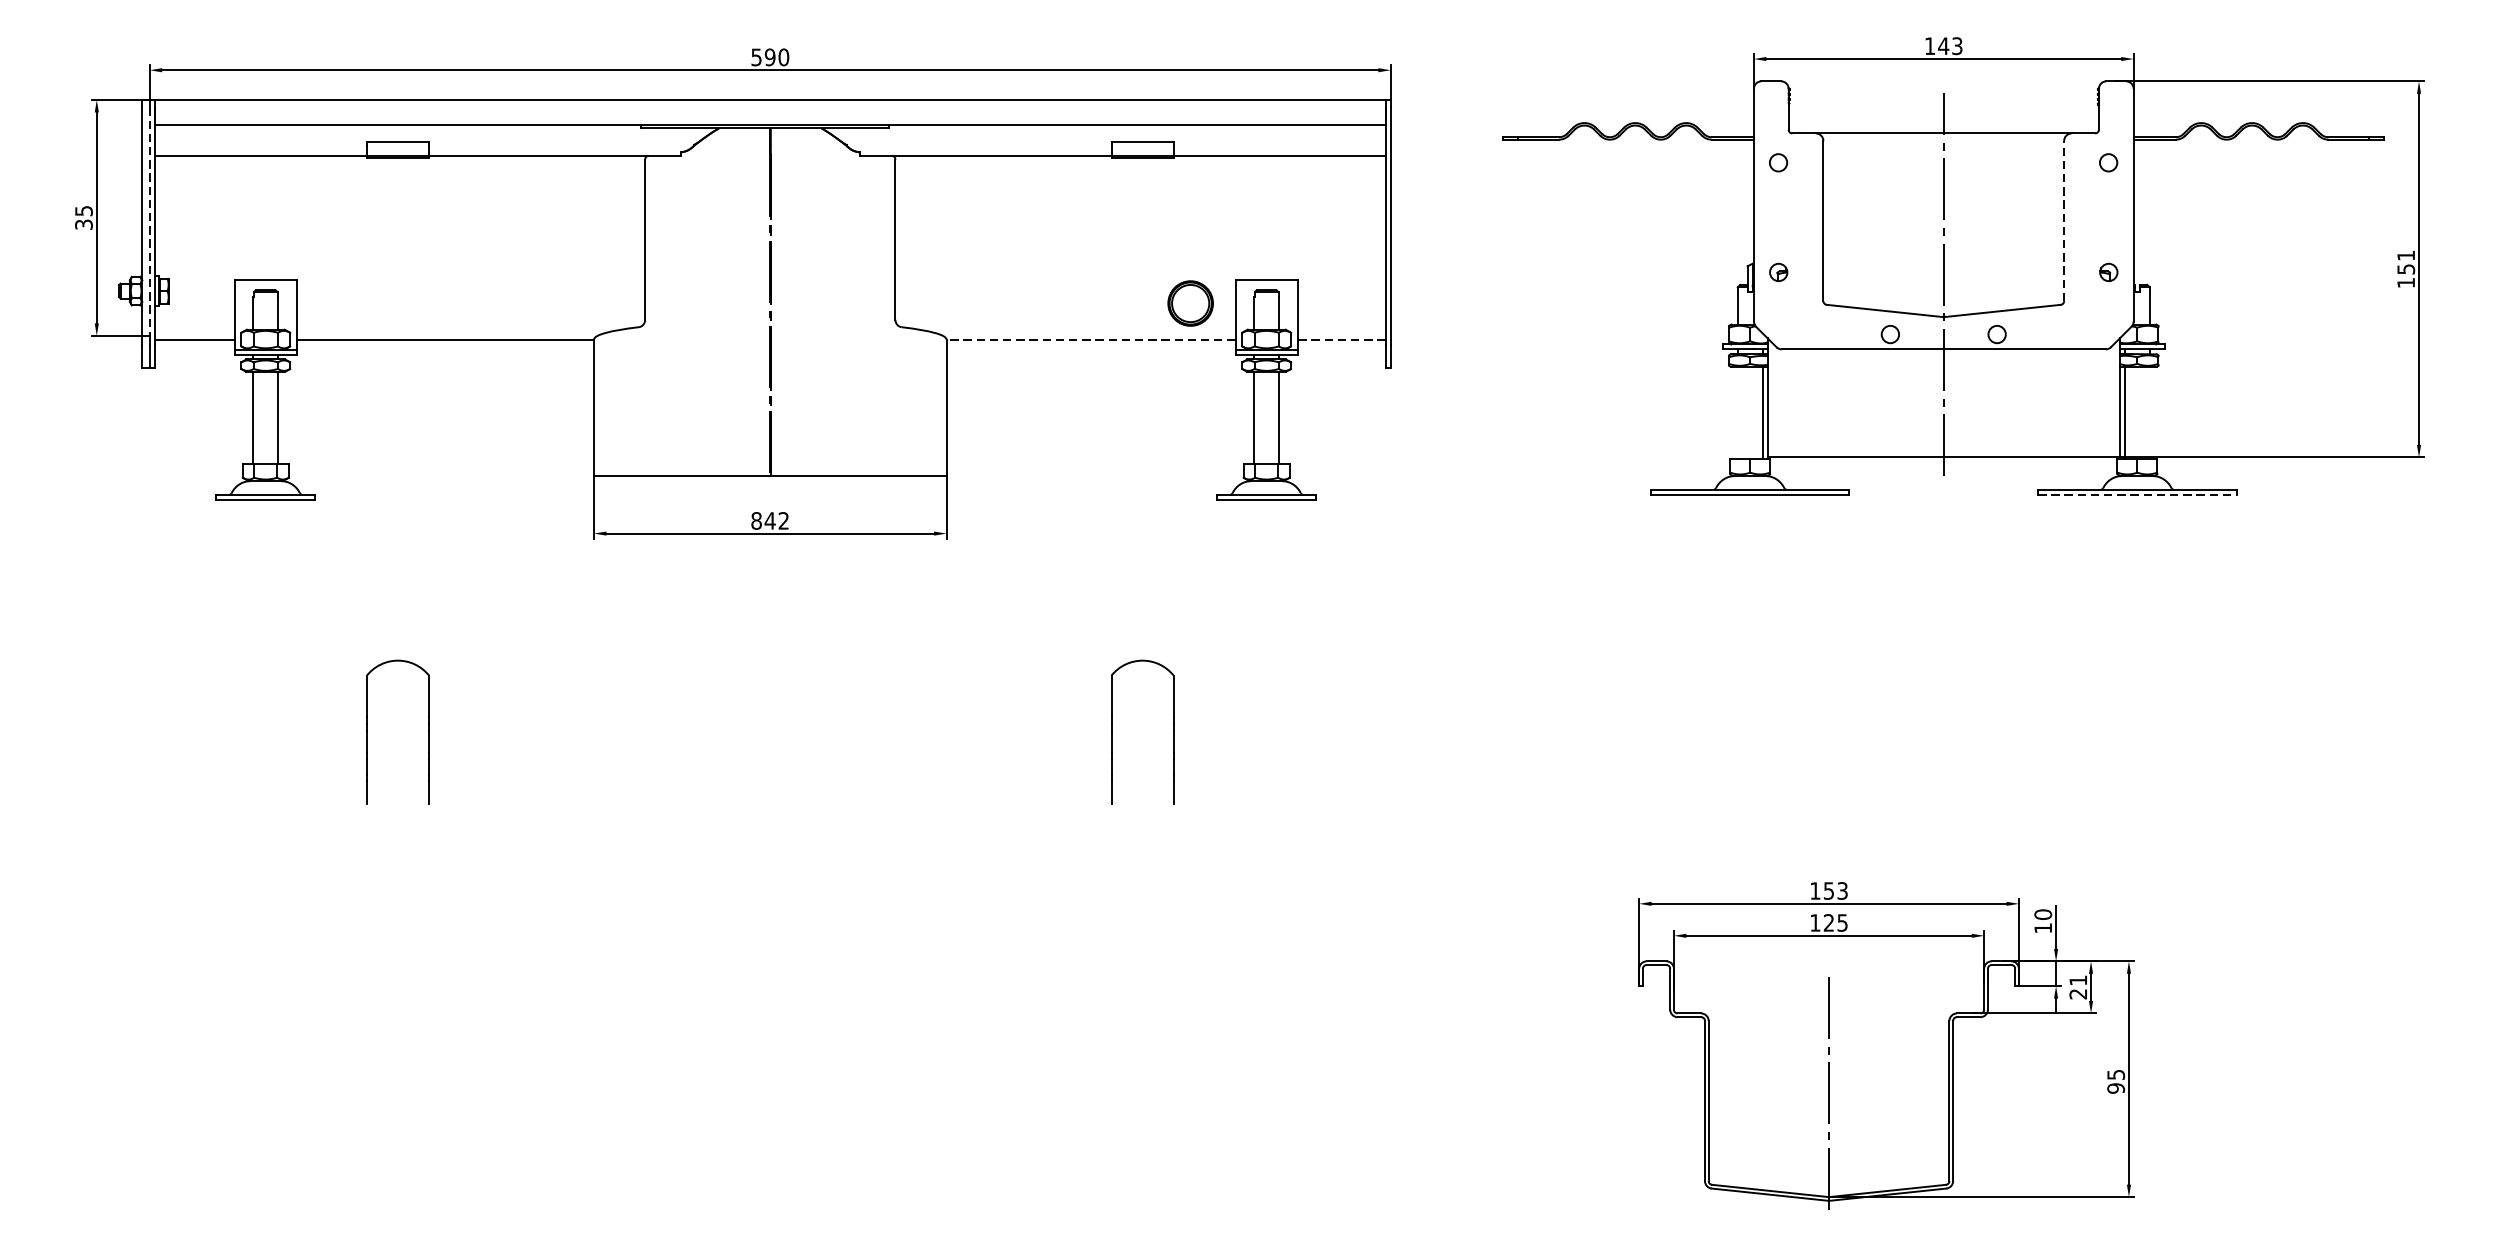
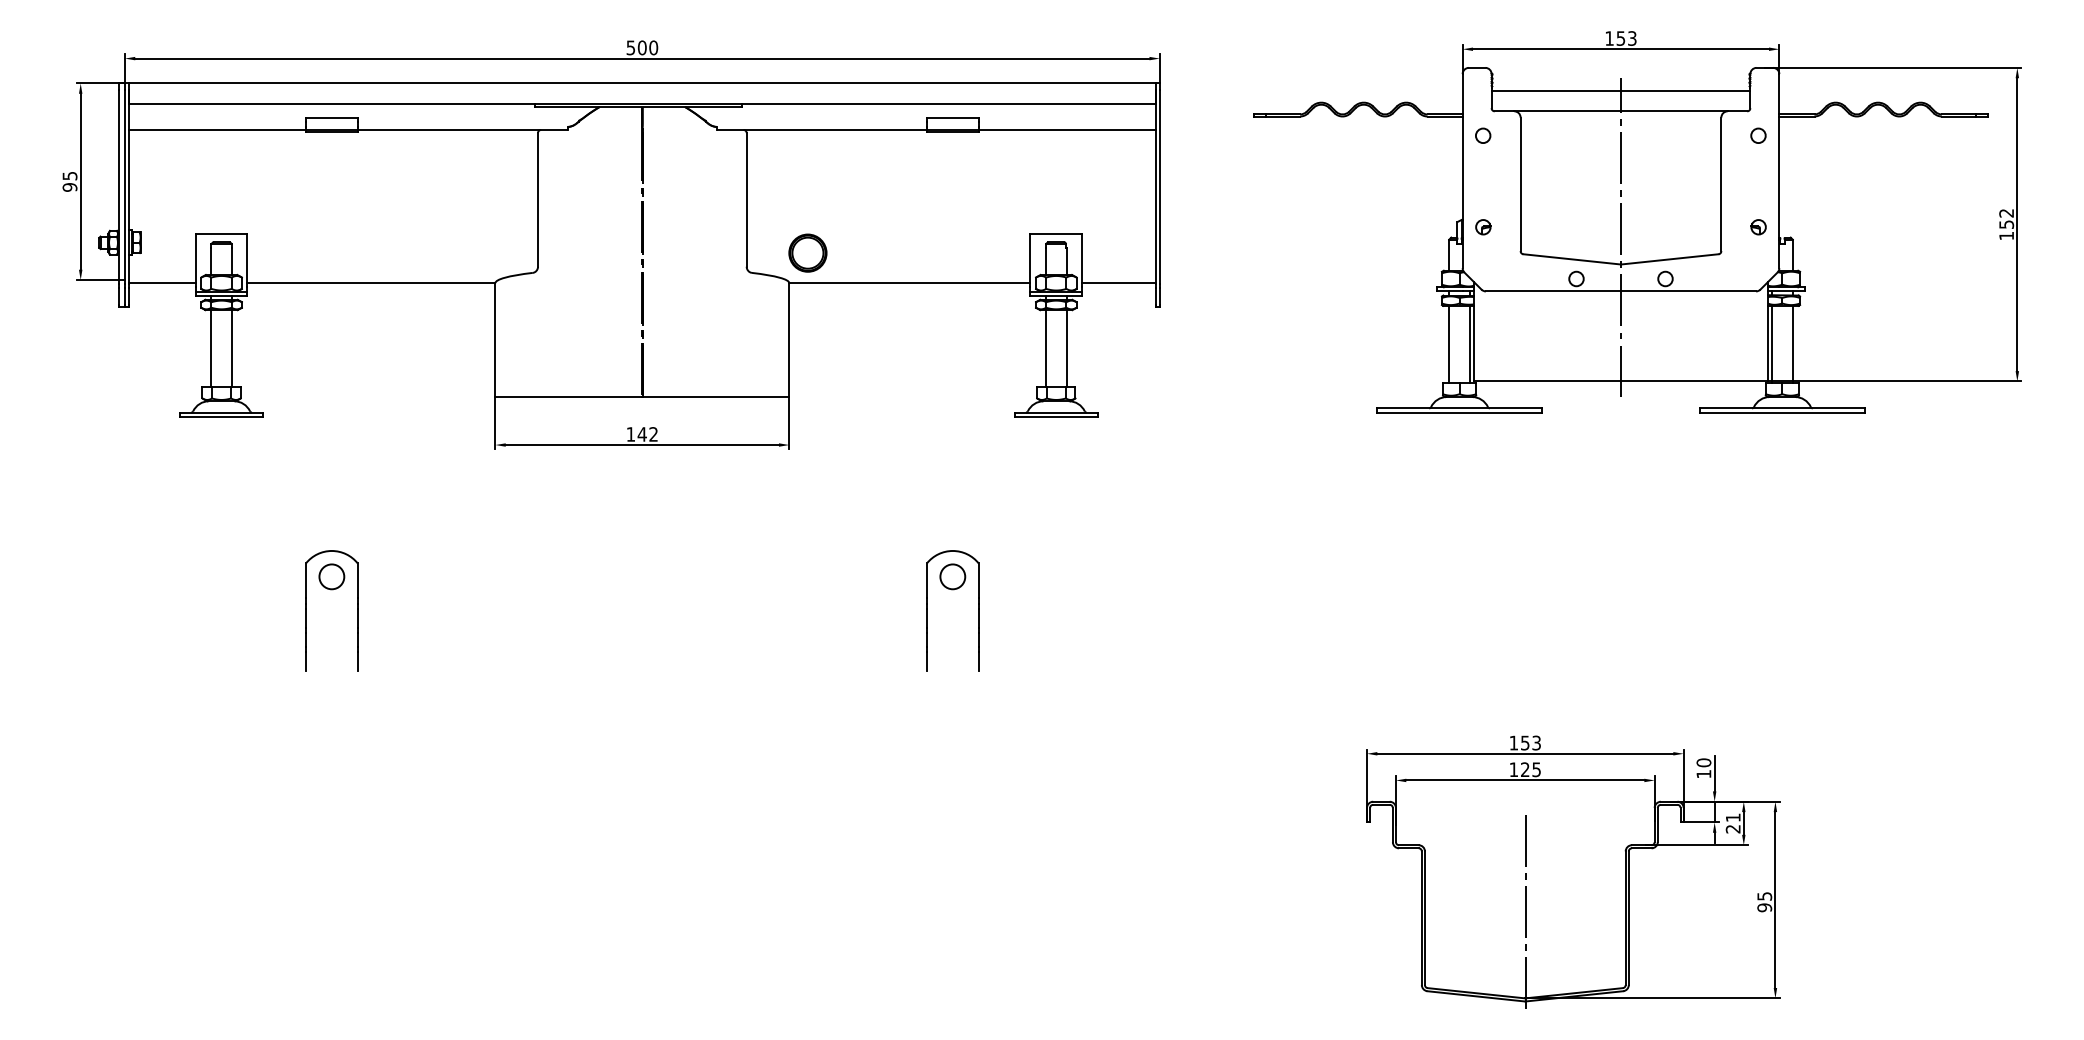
text: (1943, 46) -> (1620, 38), 143 -> 153
text: (769, 56) -> (641, 47), 590 -> 500
line: (1943, 108) -> (1620, 90), added
line: (2064, 221) -> (1721, 184), dashed -> solid
text: (83, 224) -> (69, 187), 35 -> 95
line: (149, 224) -> (124, 187), dashed -> solid
text: (2406, 255) -> (2006, 213), 151 -> 152
part: (1190, 302) -> (807, 252), moved
line: (1090, 339) -> (909, 283), dashed -> solid
line: (1341, 339) -> (1118, 283), dashed -> solid
line: (1738, 411) -> (1449, 343), added
line: (2149, 411) -> (1792, 343), added
line: (2137, 494) -> (1782, 412), dashed -> solid
text: (756, 520) -> (630, 434), 842 -> 142
circle: (397, 691) -> (331, 576), added
circle: (1142, 691) -> (952, 576), added

